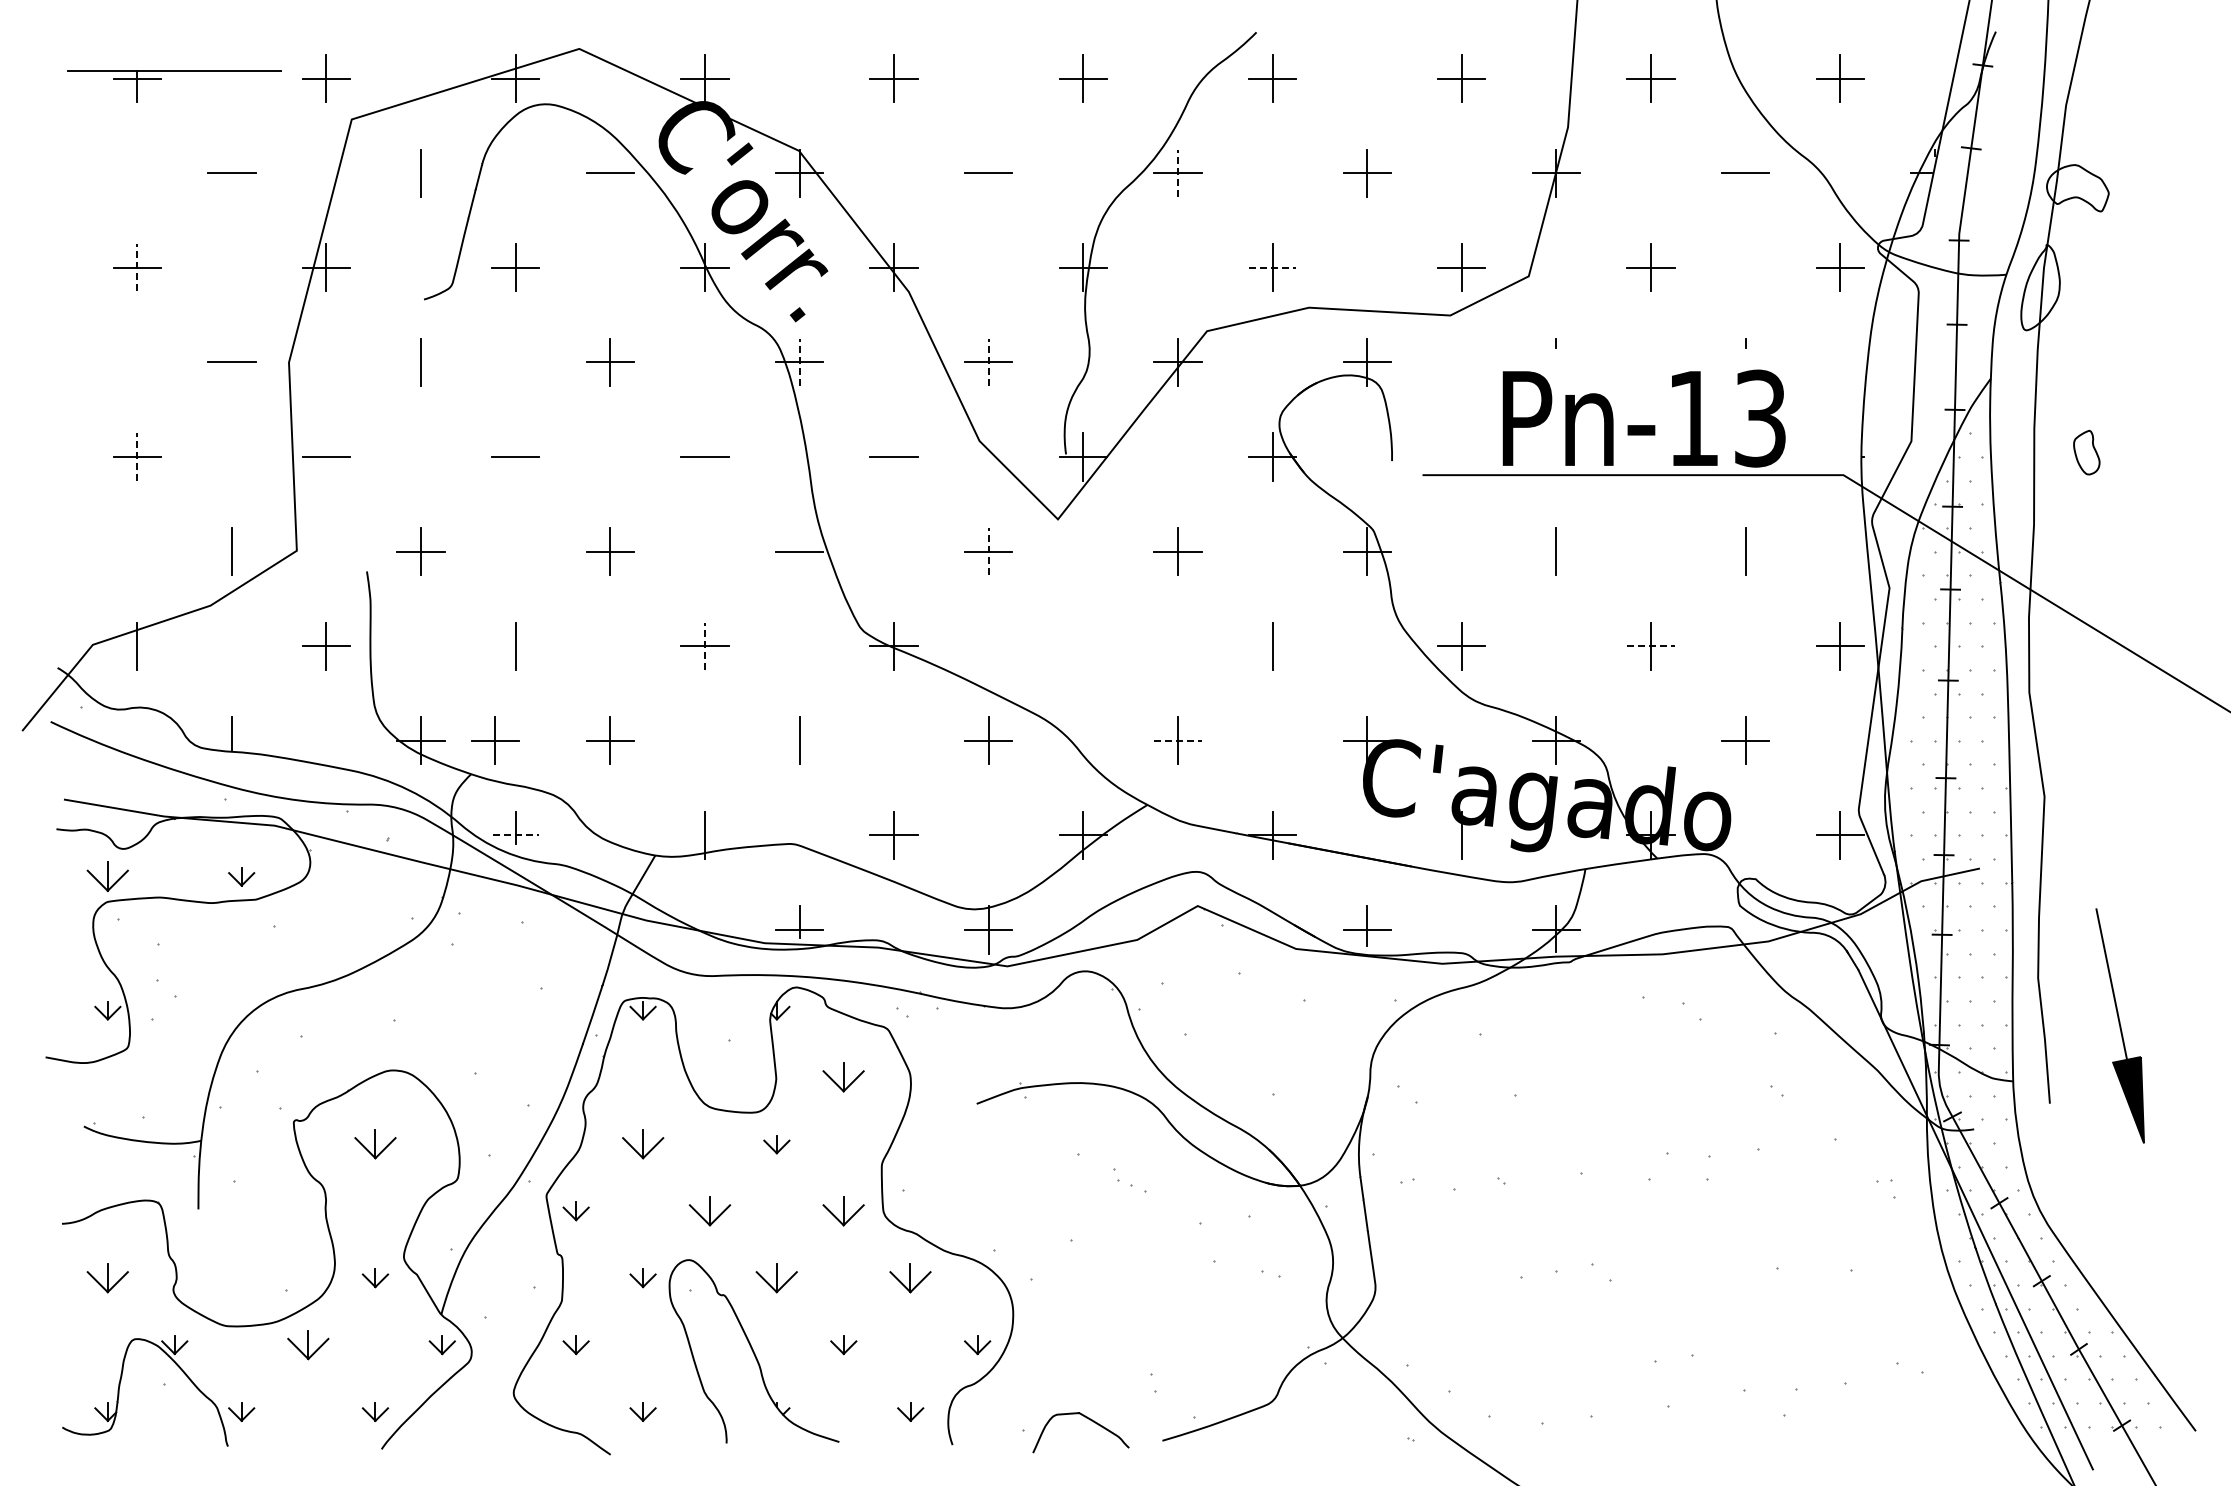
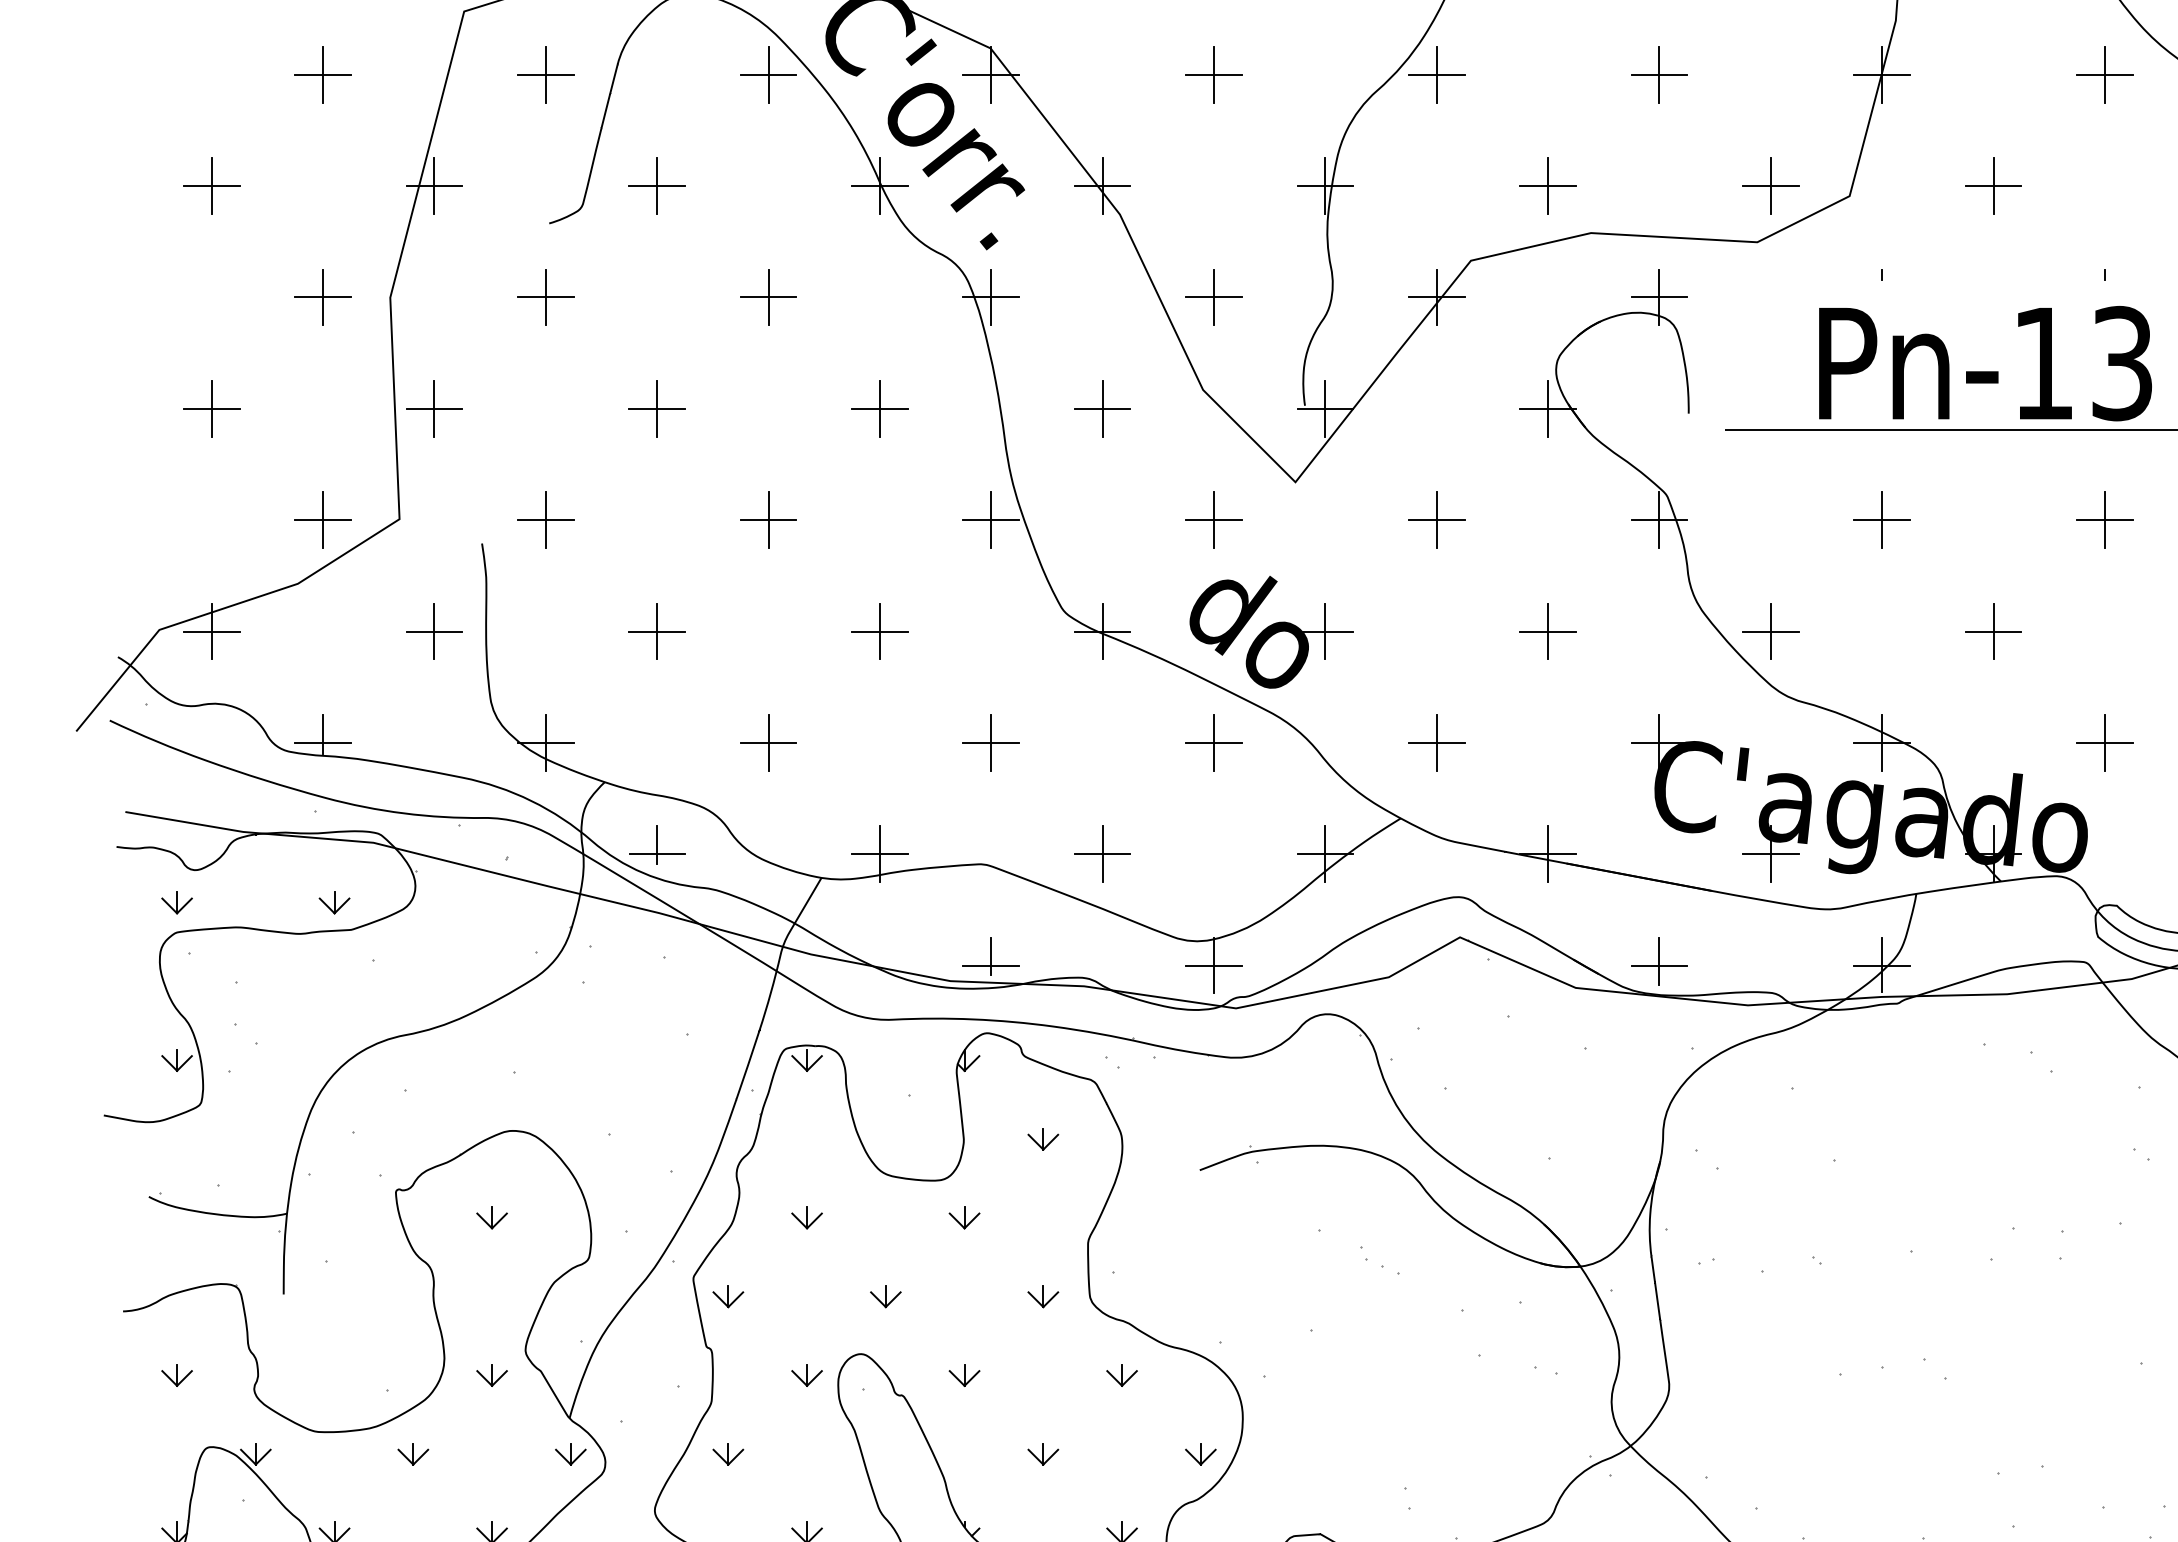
line: (231, 172) -> (322, 73), added
line: (610, 172) -> (768, 73), added
line: (988, 172) -> (1213, 73), added
line: (1745, 172) -> (2104, 73), added
line: (420, 173) -> (545, 75), added
line: (1177, 173) -> (1436, 75), dashed -> solid
line: (137, 267) -> (211, 185), dashed -> solid
line: (1272, 267) -> (1547, 185), dashed -> solid
line: (231, 362) -> (322, 297), added
line: (420, 362) -> (545, 297), added
line: (799, 362) -> (991, 297), dashed -> solid
line: (988, 362) -> (1213, 297), dashed -> solid
line: (326, 456) -> (434, 408), added
line: (515, 456) -> (656, 408), added
line: (704, 456) -> (879, 408), added
line: (894, 456) -> (1103, 408), added
line: (137, 457) -> (211, 409), dashed -> solid
line: (231, 551) -> (322, 520), added
line: (799, 551) -> (991, 520), added
line: (988, 551) -> (1213, 520), dashed -> solid
line: (1556, 551) -> (1882, 520), added
line: (1745, 551) -> (2104, 520), added
line: (136, 646) -> (210, 631), added
line: (515, 646) -> (656, 631), added
line: (704, 646) -> (879, 631), dashed -> solid
part: (1037, 646) -> (1271, 631), added
line: (1272, 646) -> (1547, 631), added
line: (1651, 646) -> (1994, 631), dashed -> solid
line: (231, 740) -> (322, 742), added
part: (495, 740) -> (633, 742), removed
line: (799, 740) -> (991, 742), added
line: (1177, 740) -> (1436, 742), dashed -> solid
line: (516, 835) -> (658, 854), dashed -> solid
line: (704, 835) -> (879, 854), added
line: (1461, 835) -> (1770, 854), added
part: (107, 876) -> (176, 902), size x0.62
part: (843, 1077) -> (1042, 1139), size x0.62
part: (375, 1144) -> (492, 1218), size x0.62
part: (642, 1144) -> (806, 1218), size x0.62
part: (709, 1211) -> (885, 1296), size x0.62
part: (843, 1211) -> (1042, 1296), size x0.62
part: (107, 1278) -> (176, 1375), size x0.62
part: (776, 1278) -> (964, 1375), size x0.62
part: (910, 1278) -> (1121, 1375), size x0.62
part: (308, 1345) -> (413, 1454), size x0.62

